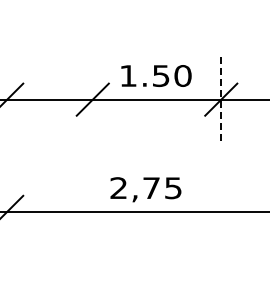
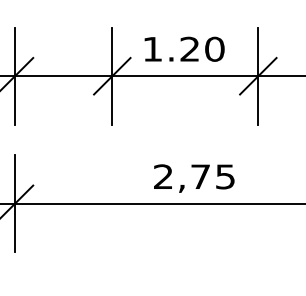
text: (160, 76) -> (189, 49), 1.50 -> 1.20
line: (7, 99) -> (15, 76), added
line: (92, 99) -> (111, 76), added
line: (221, 99) -> (258, 76), dashed -> solid
text: (145, 189) -> (193, 178), moved
line: (7, 211) -> (15, 203), added

